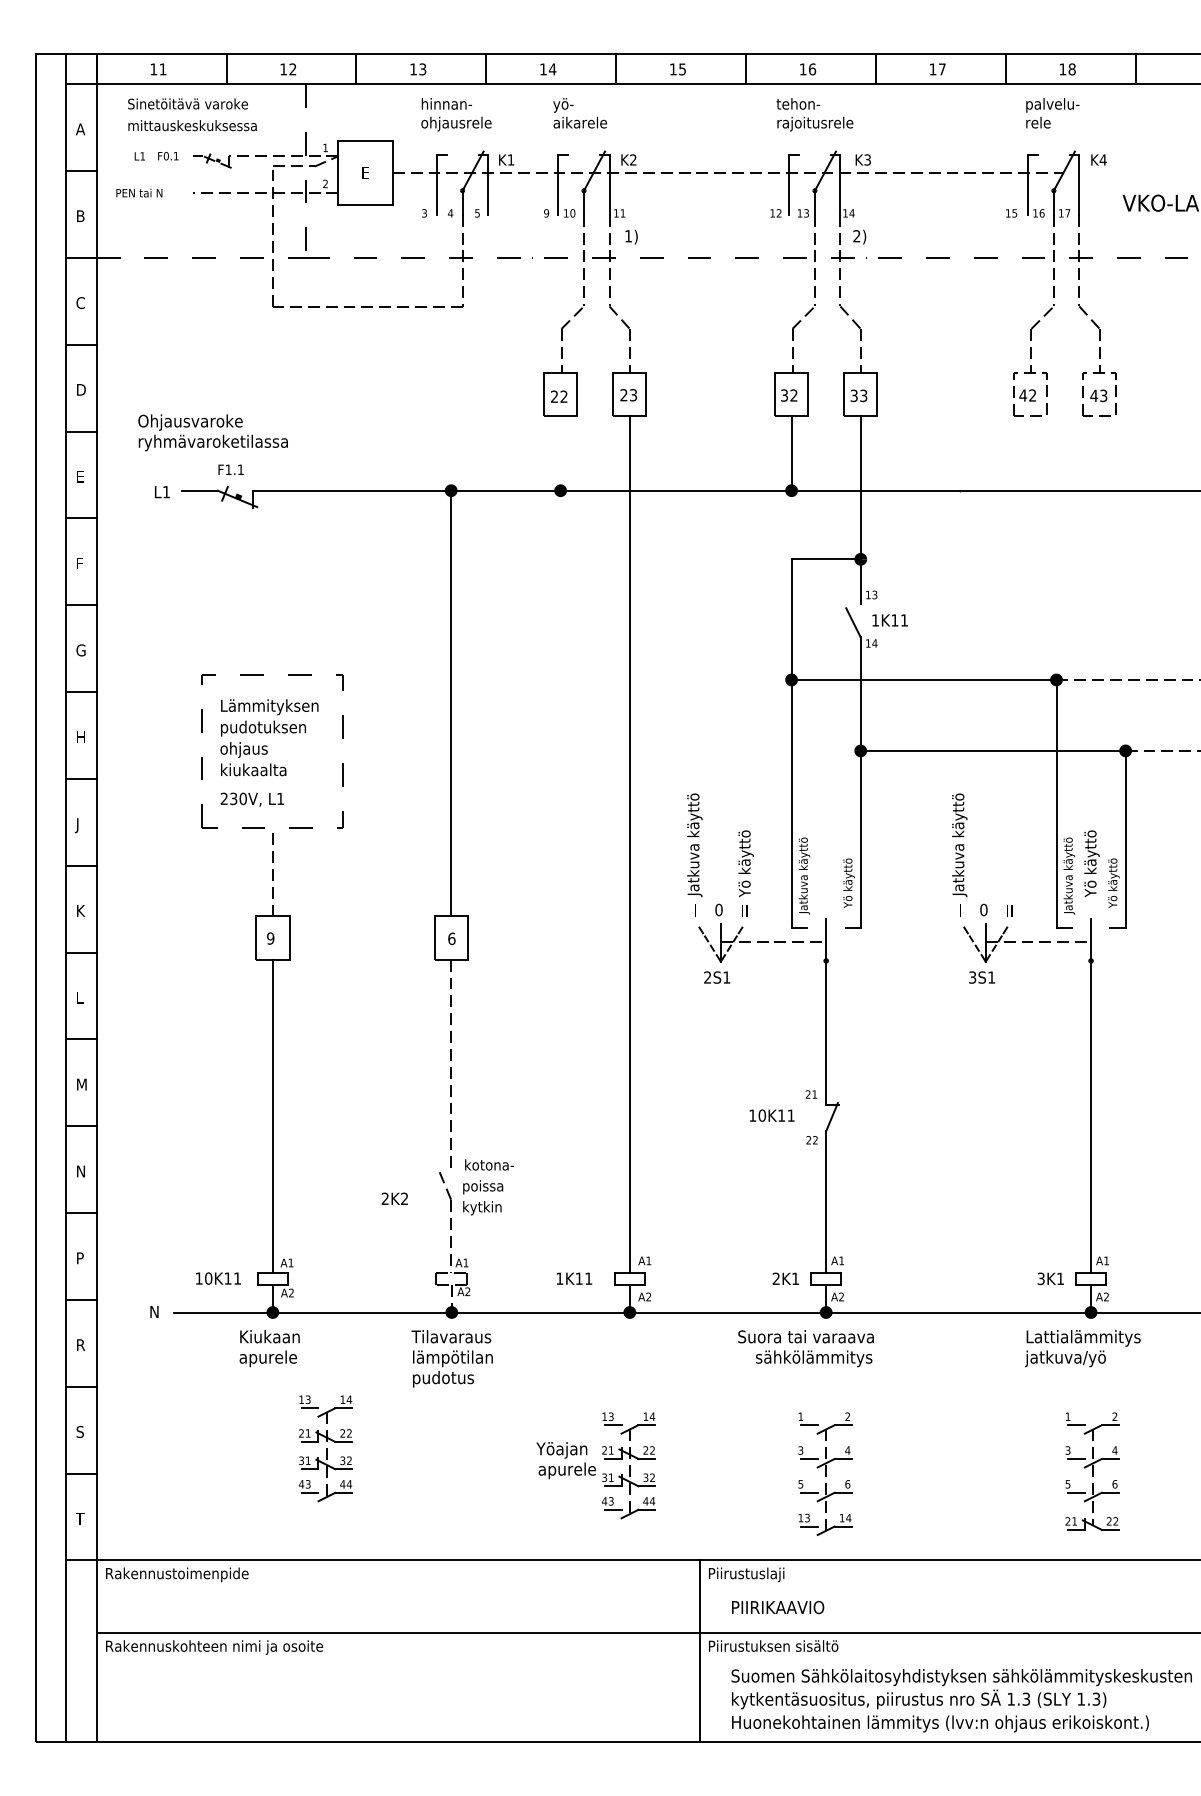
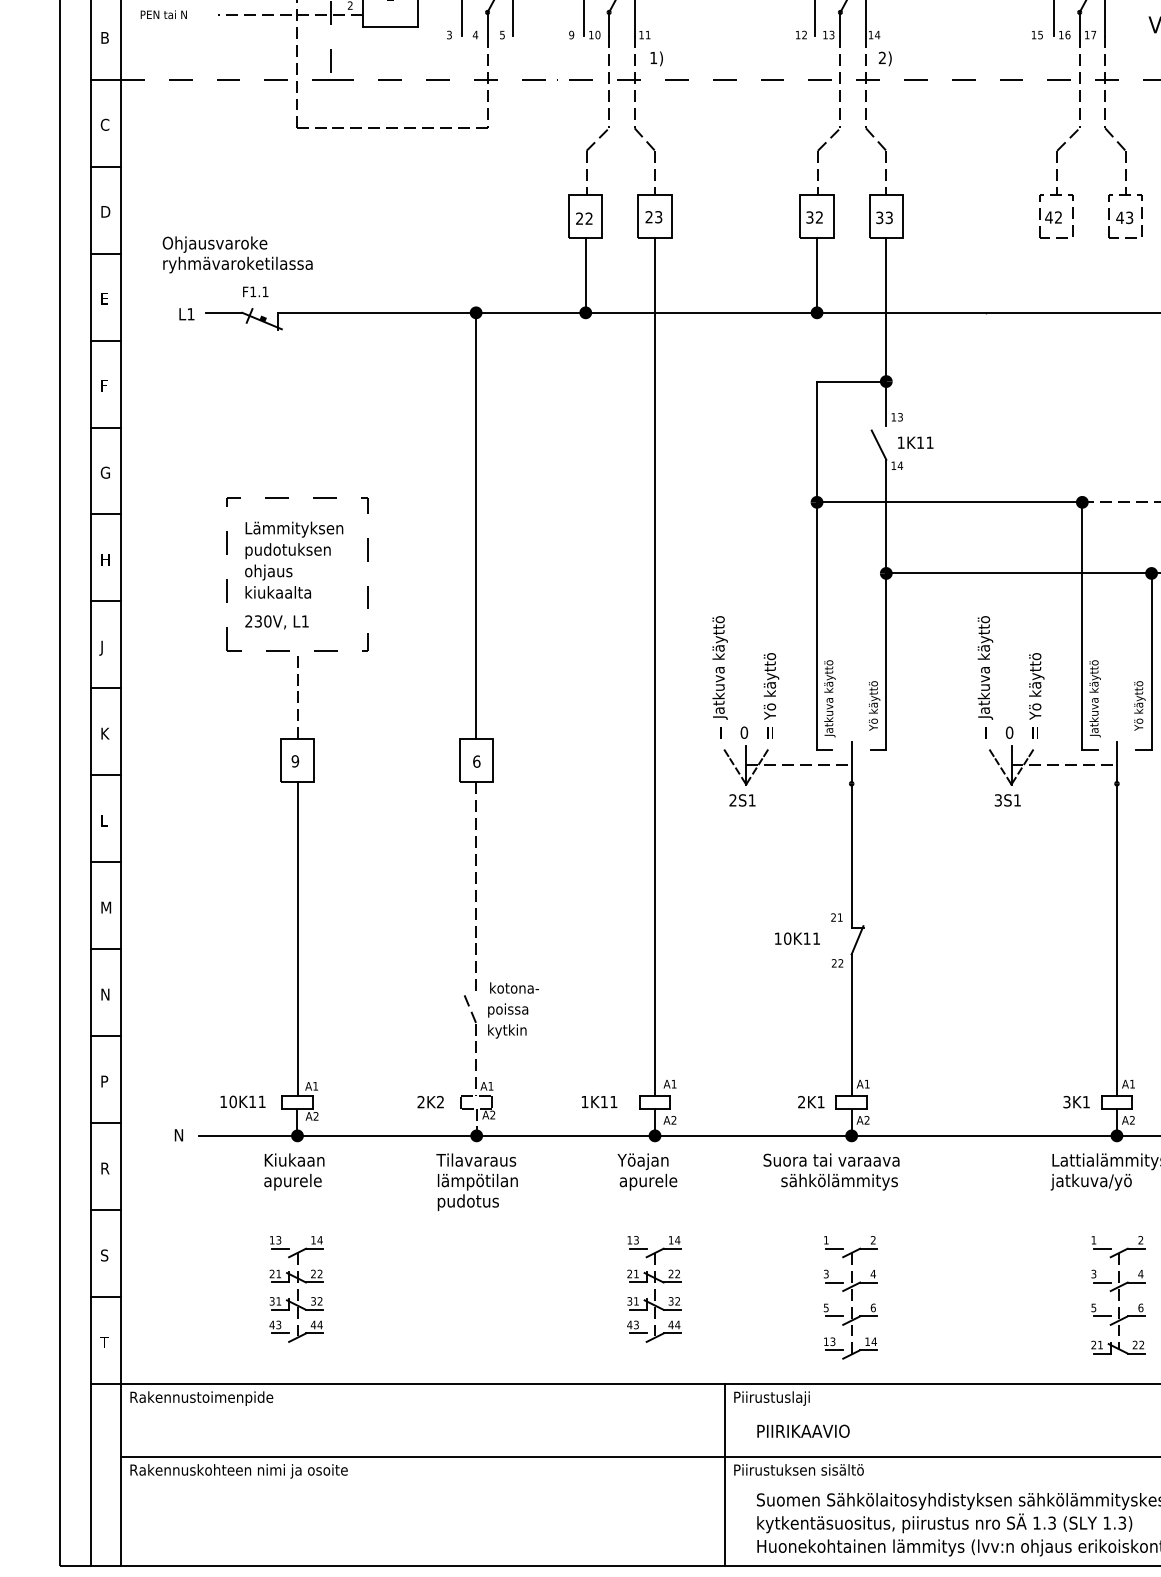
line: (560, 452) -> (585, 274), added
text: (1091, 863) -> (1036, 686), moved
text: (394, 1198) -> (430, 1101), moved
part: (325, 1448) -> (296, 1289), moved
text: (565, 1460) -> (646, 1171), moved

